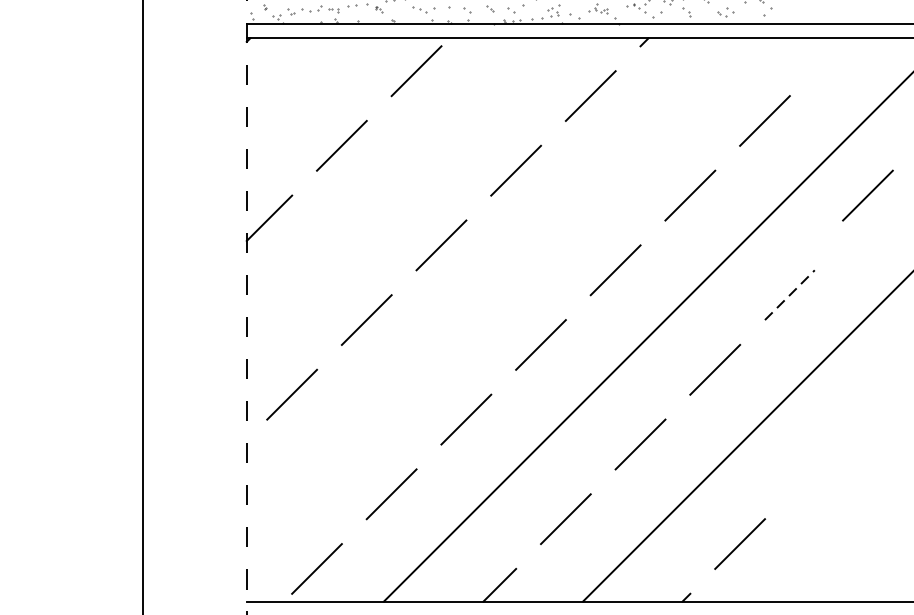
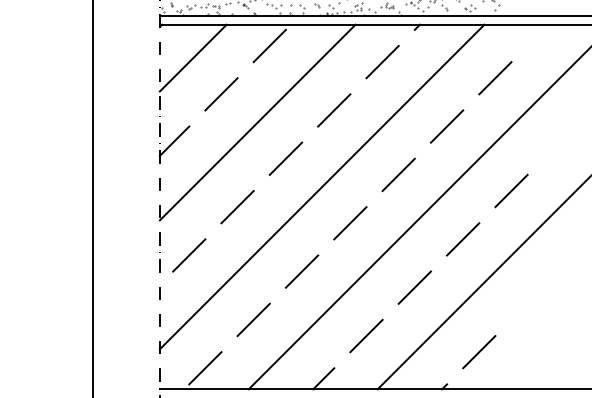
line: (297, 88) -> (192, 57), added
line: (397, 189) -> (257, 122), added
line: (867, 195) -> (561, 126), removed
line: (496, 288) -> (321, 186), added
line: (789, 295) -> (511, 191), dashed -> solid

